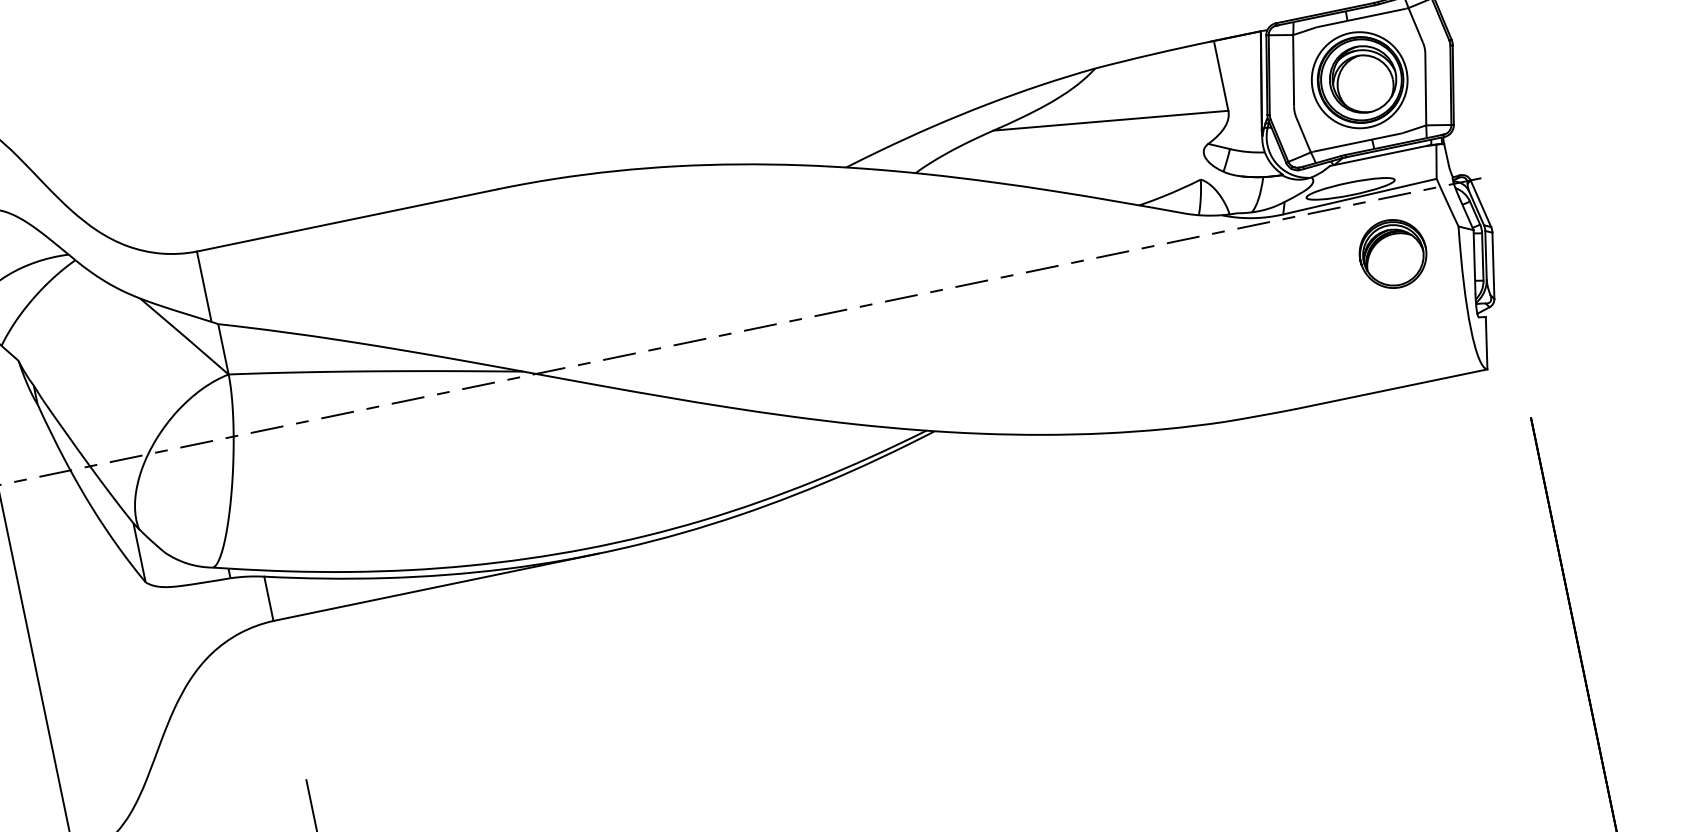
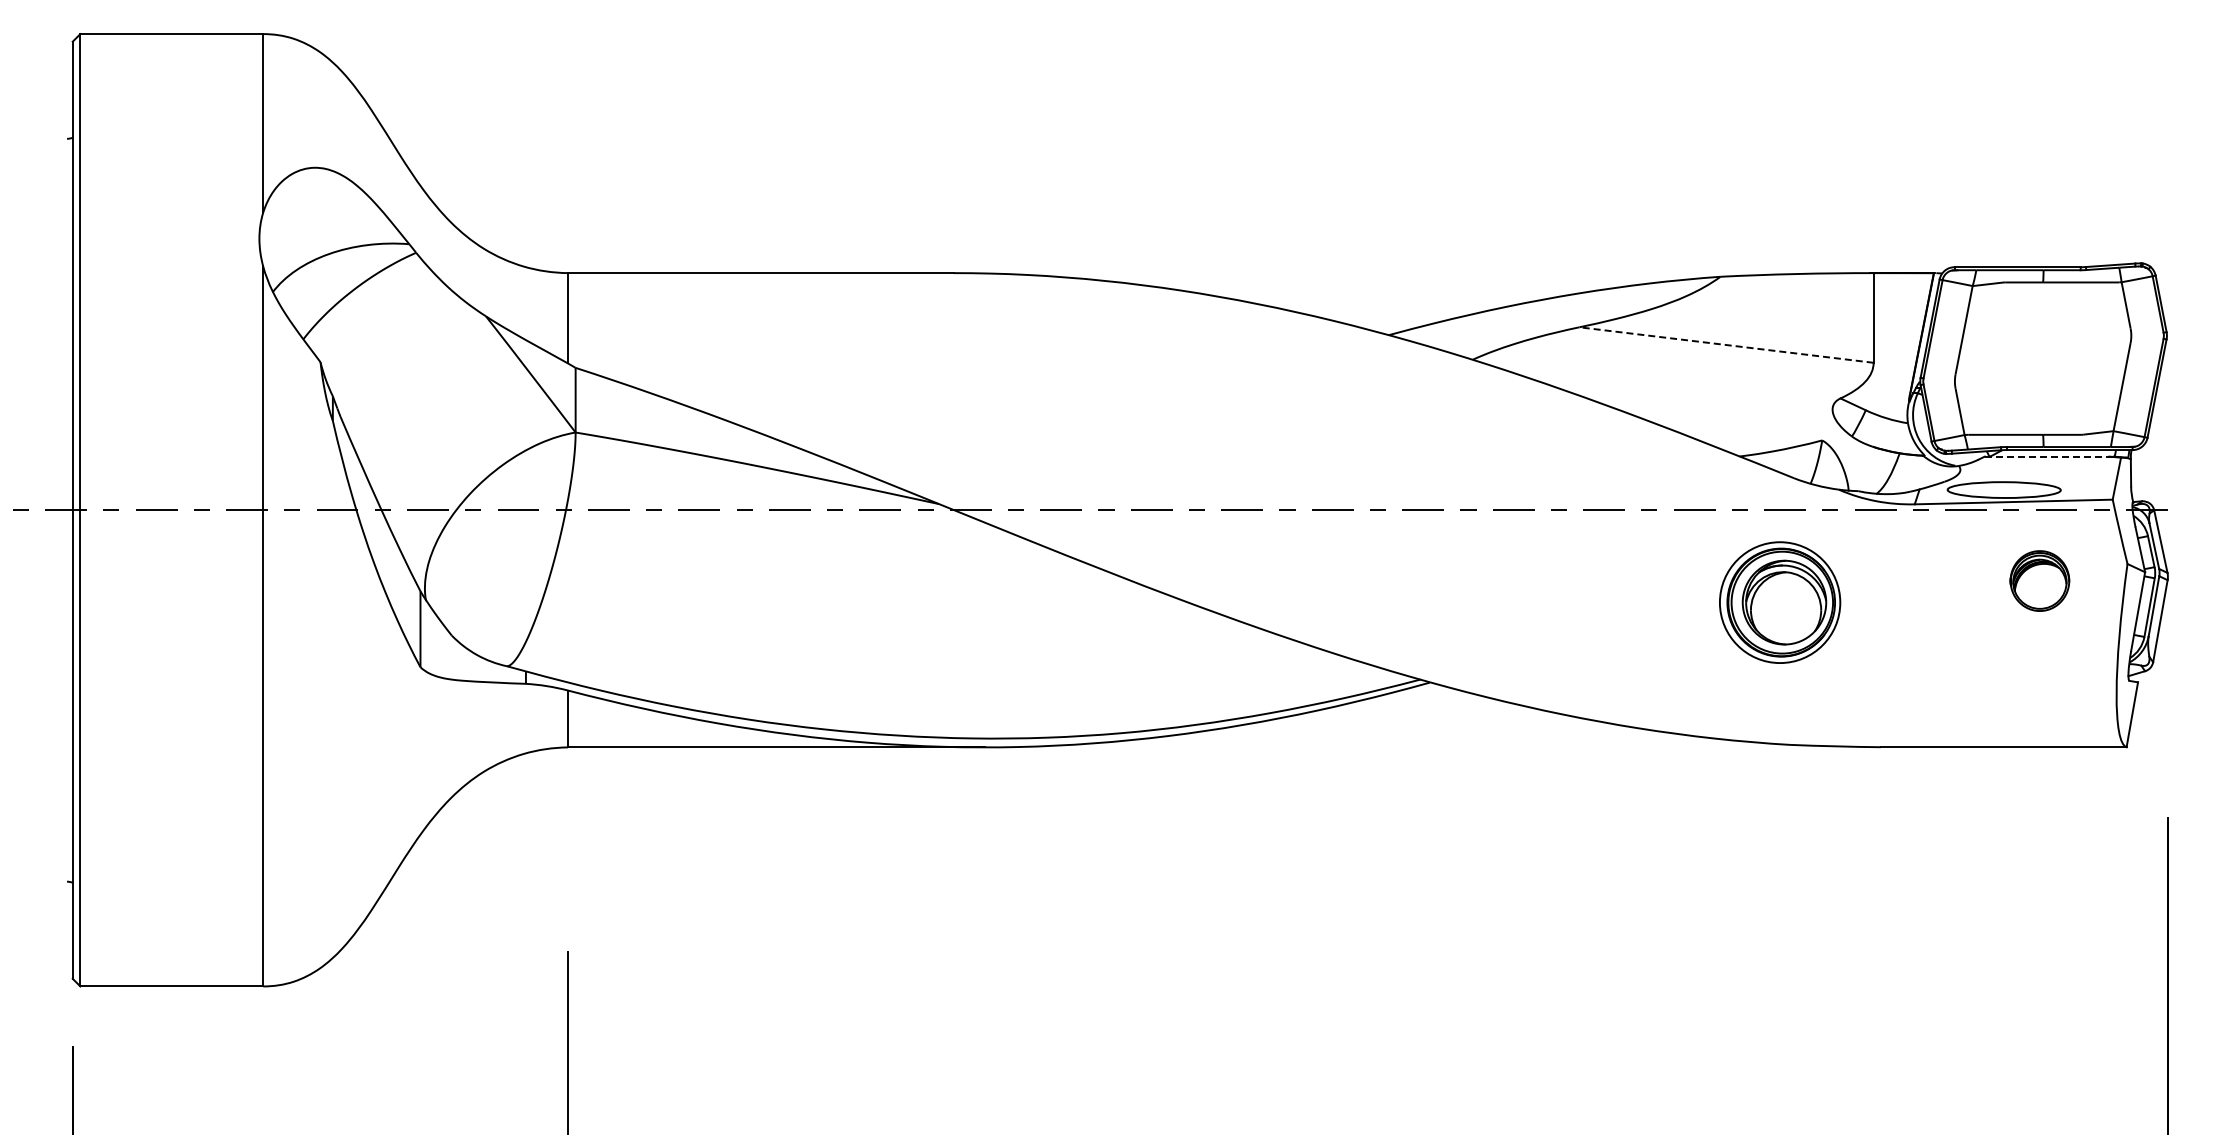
part: (1359, 80) -> (1780, 602), moved
line: (1110, 120) -> (1726, 344), solid -> dashed
line: (1378, 155) -> (2047, 456), solid -> dashed
part: (1392, 253) -> (2039, 580), size x0.7

